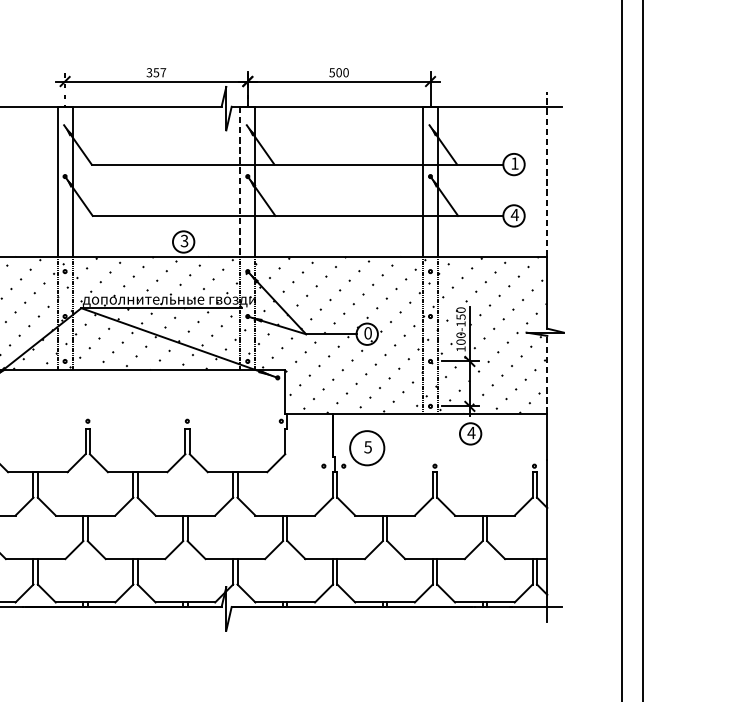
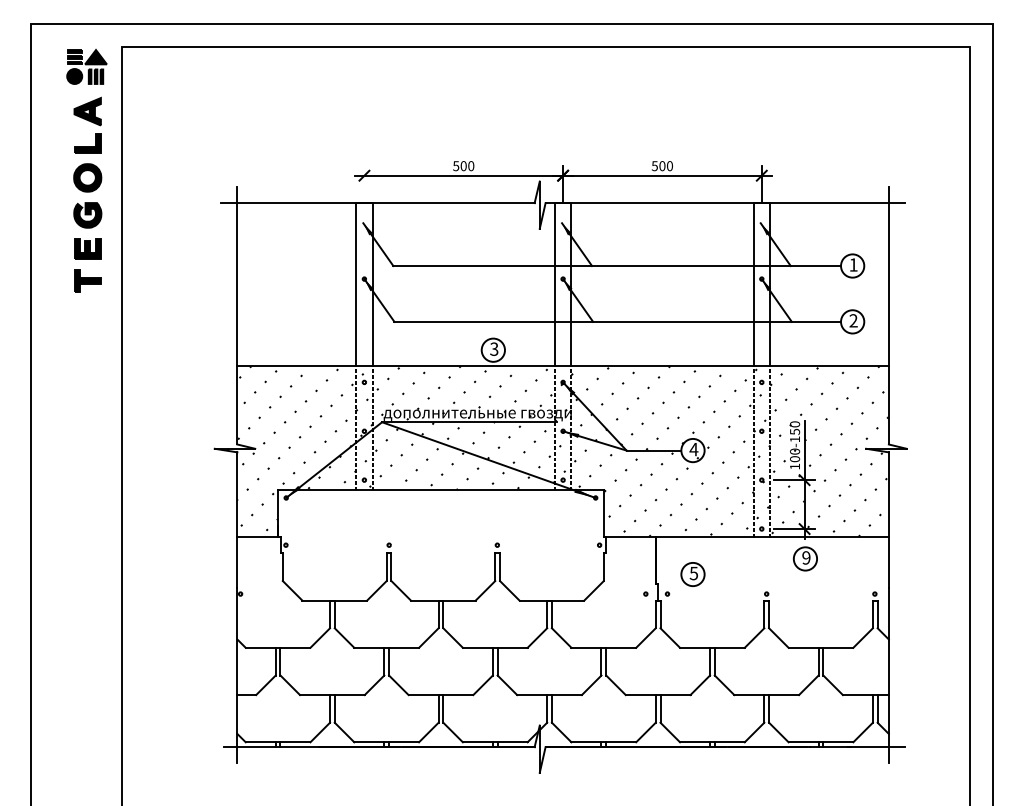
text: (156, 73) -> (463, 166), 357 -> 500
line: (547, 174) -> (888, 276), dashed -> solid
line: (239, 182) -> (554, 285), dashed -> solid
text: (514, 214) -> (853, 320), 4 -> 2
text: (367, 333) -> (693, 449), 0 -> 4
line: (547, 374) -> (888, 494), dashed -> solid
text: (470, 432) -> (805, 557), 4 -> 9
circle: (366, 448) -> (692, 574), size x0.62

